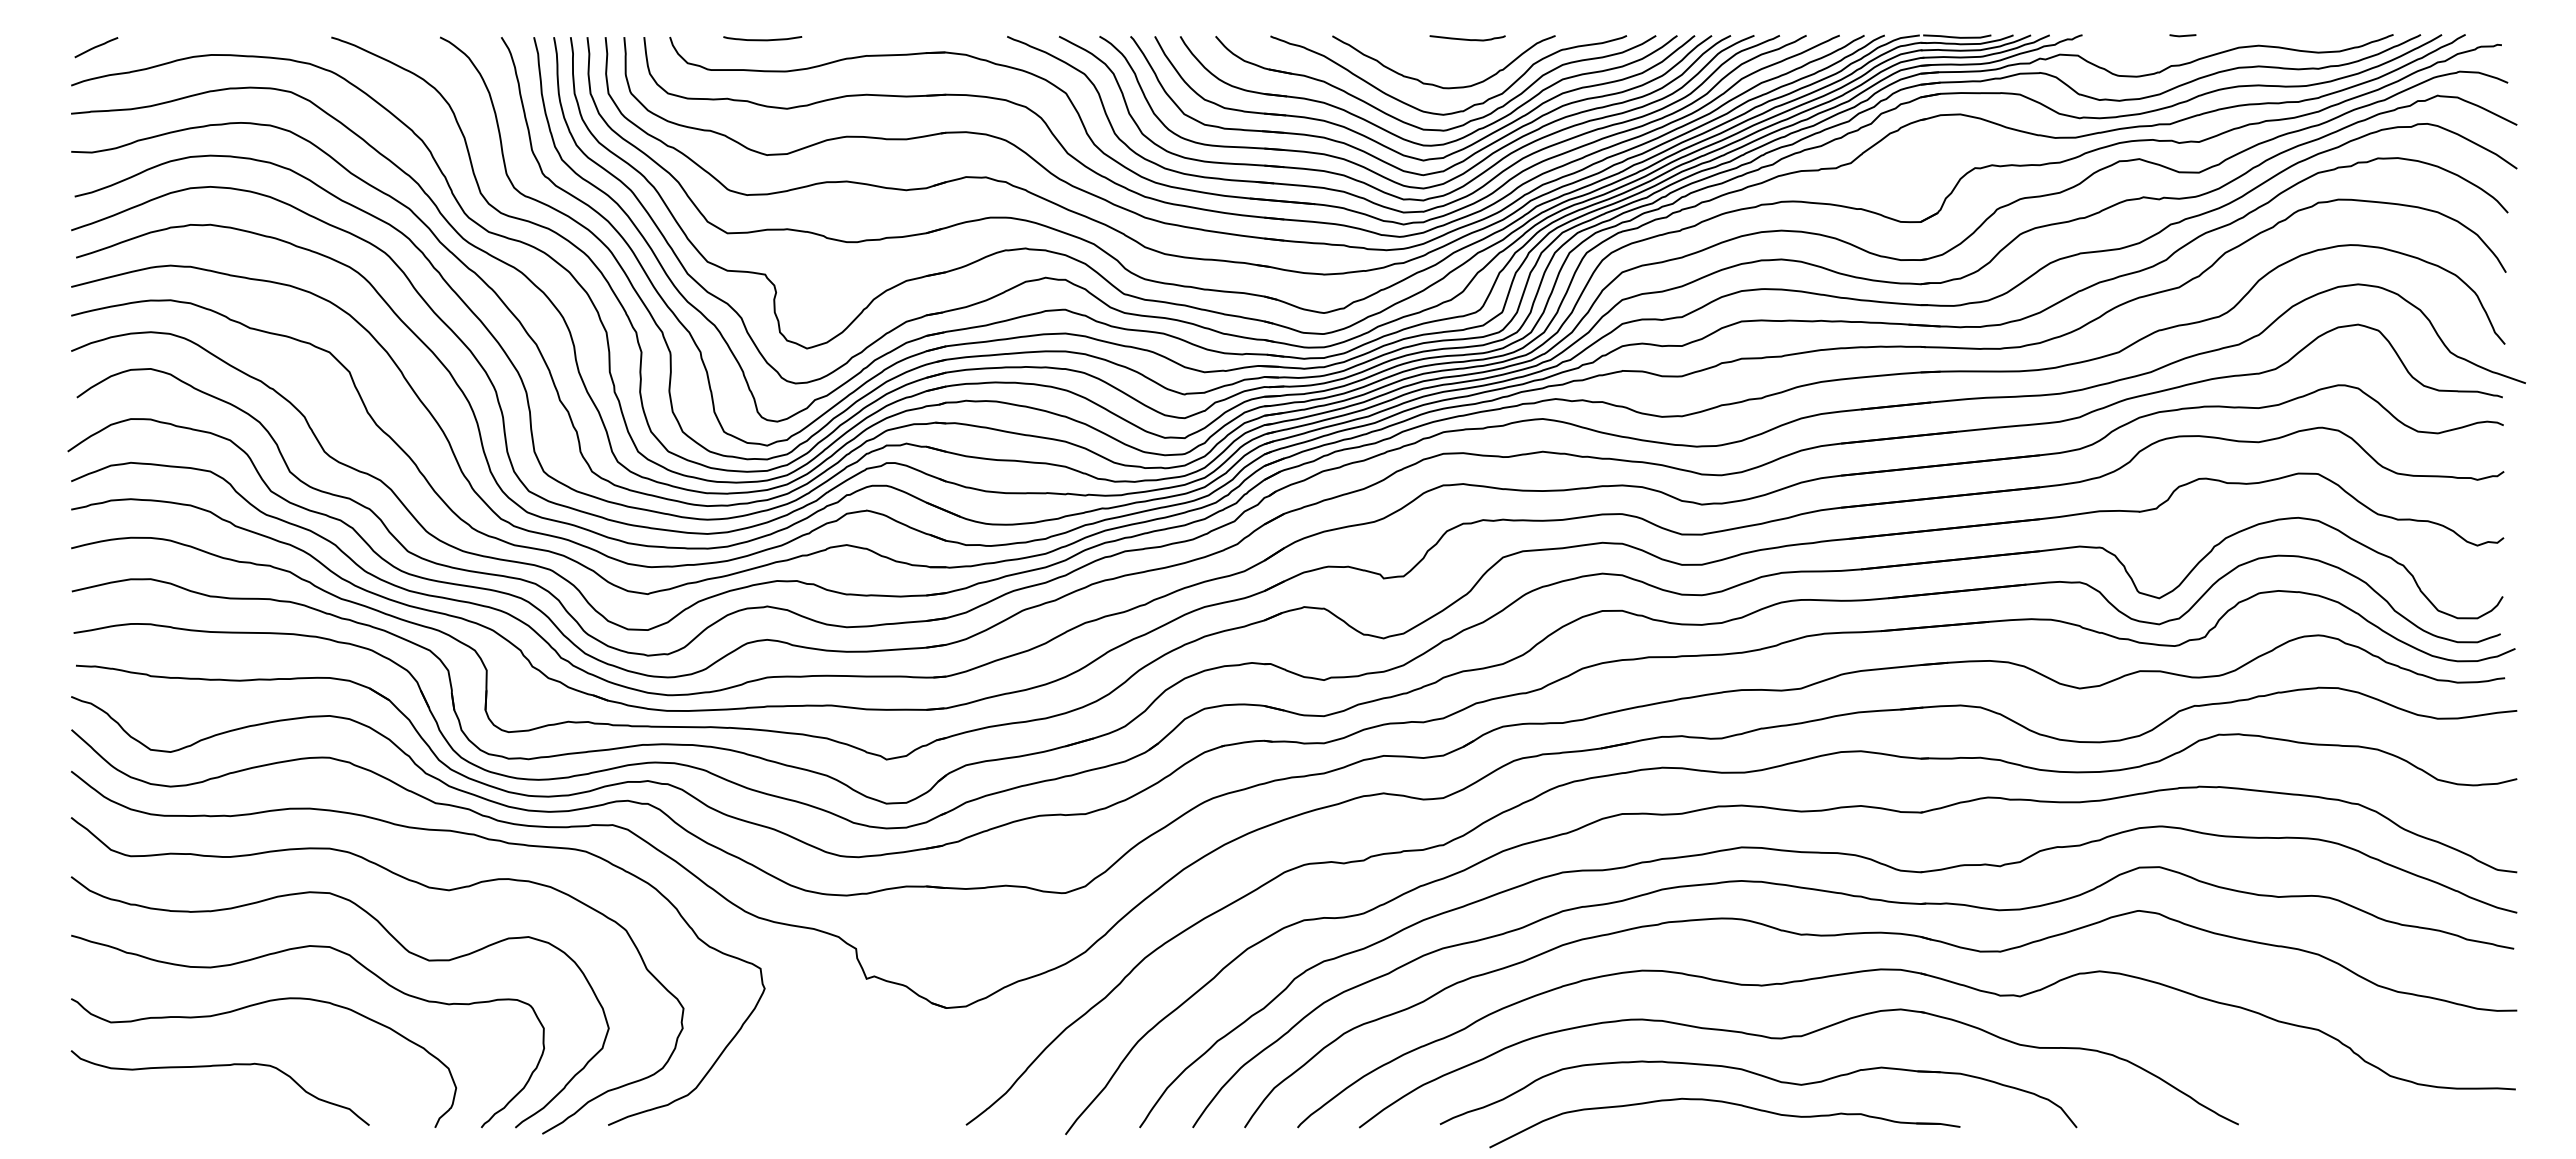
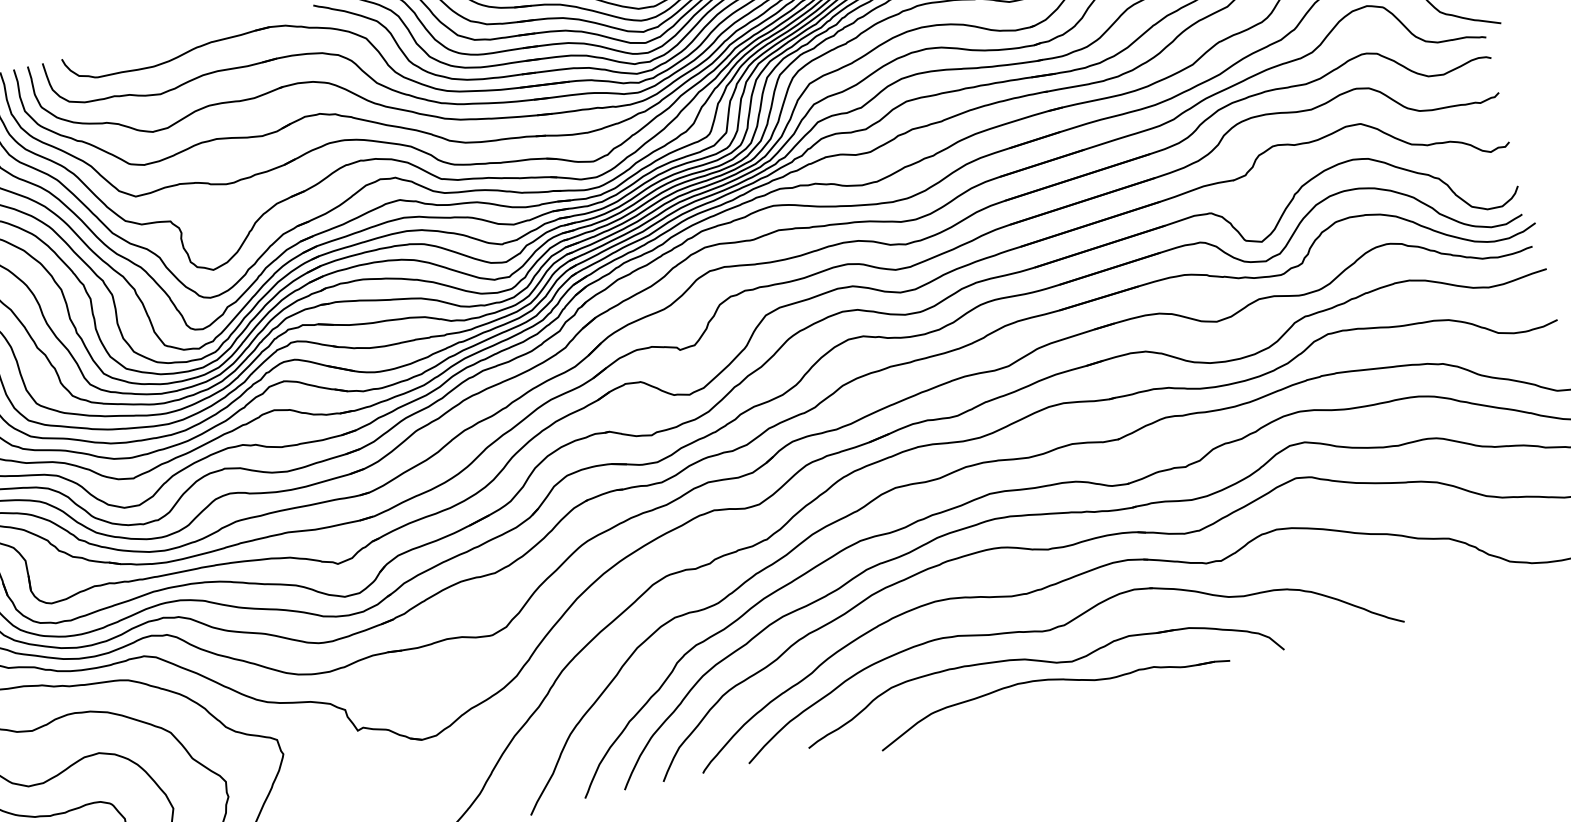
curve: (762, 39) -> (131, 46), removed
part: (1730, 1104) -> (1055, 680), moved

